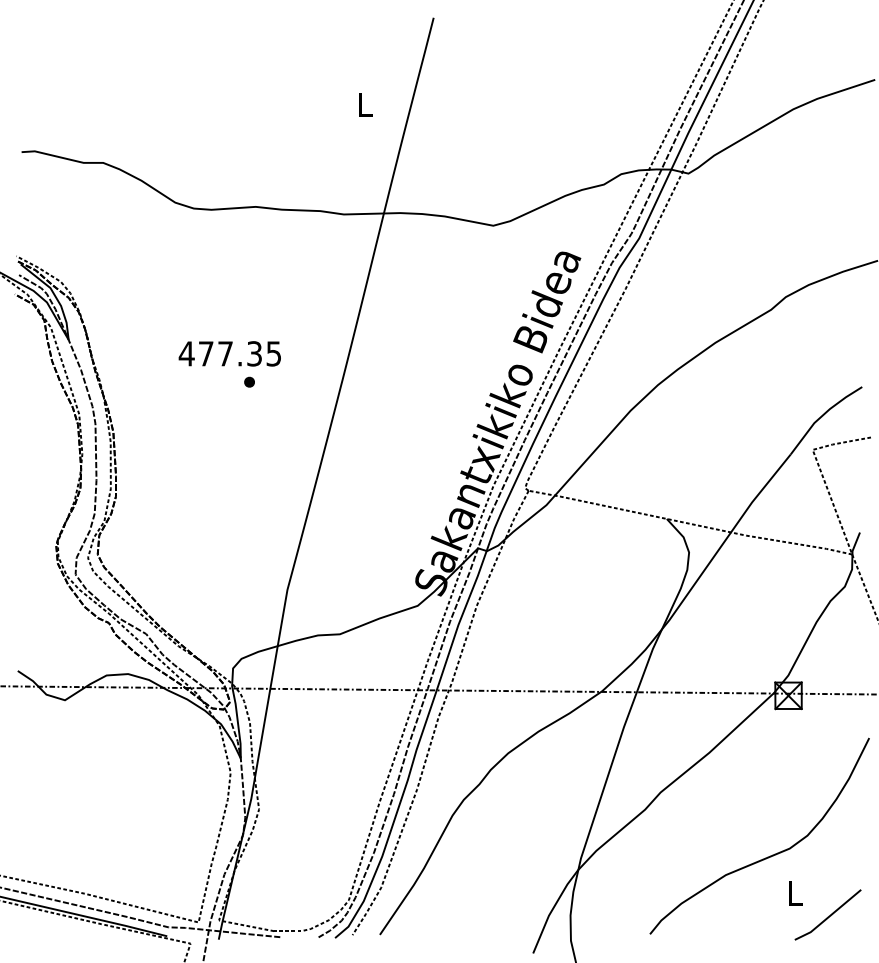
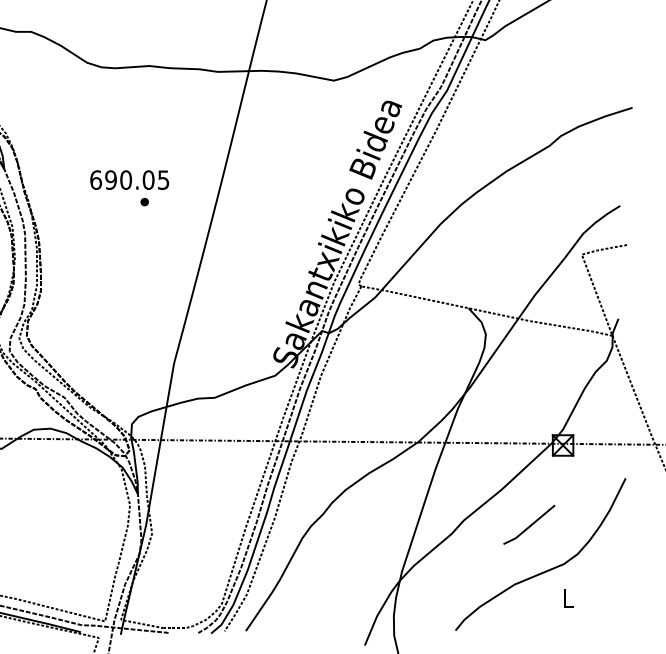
text: (220, 353) -> (122, 179), 477.35 -> 690.05
line: (827, 916) -> (528, 526), moved

